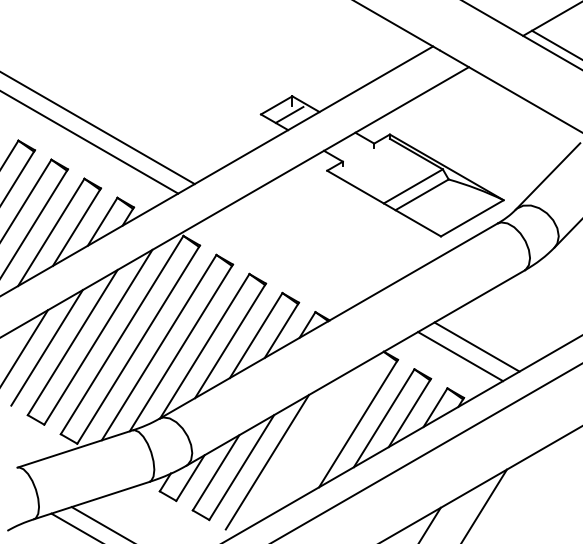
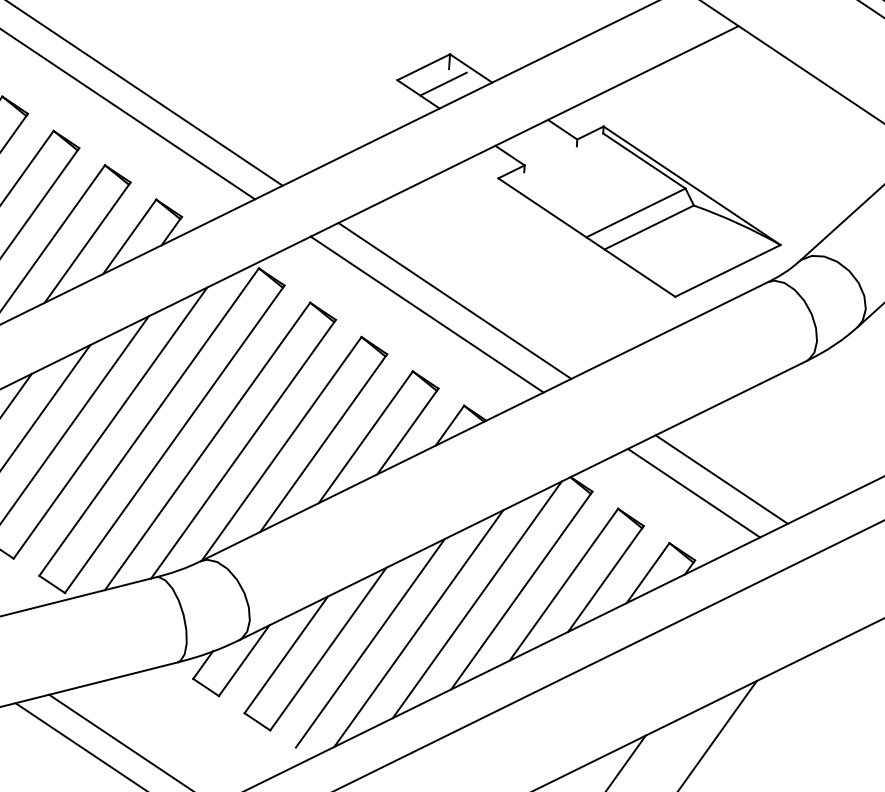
line: (305, 247) -> (455, 300), added
line: (288, 257) -> (426, 314), added
line: (331, 430) -> (477, 598), added
line: (296, 450) -> (418, 627), added

